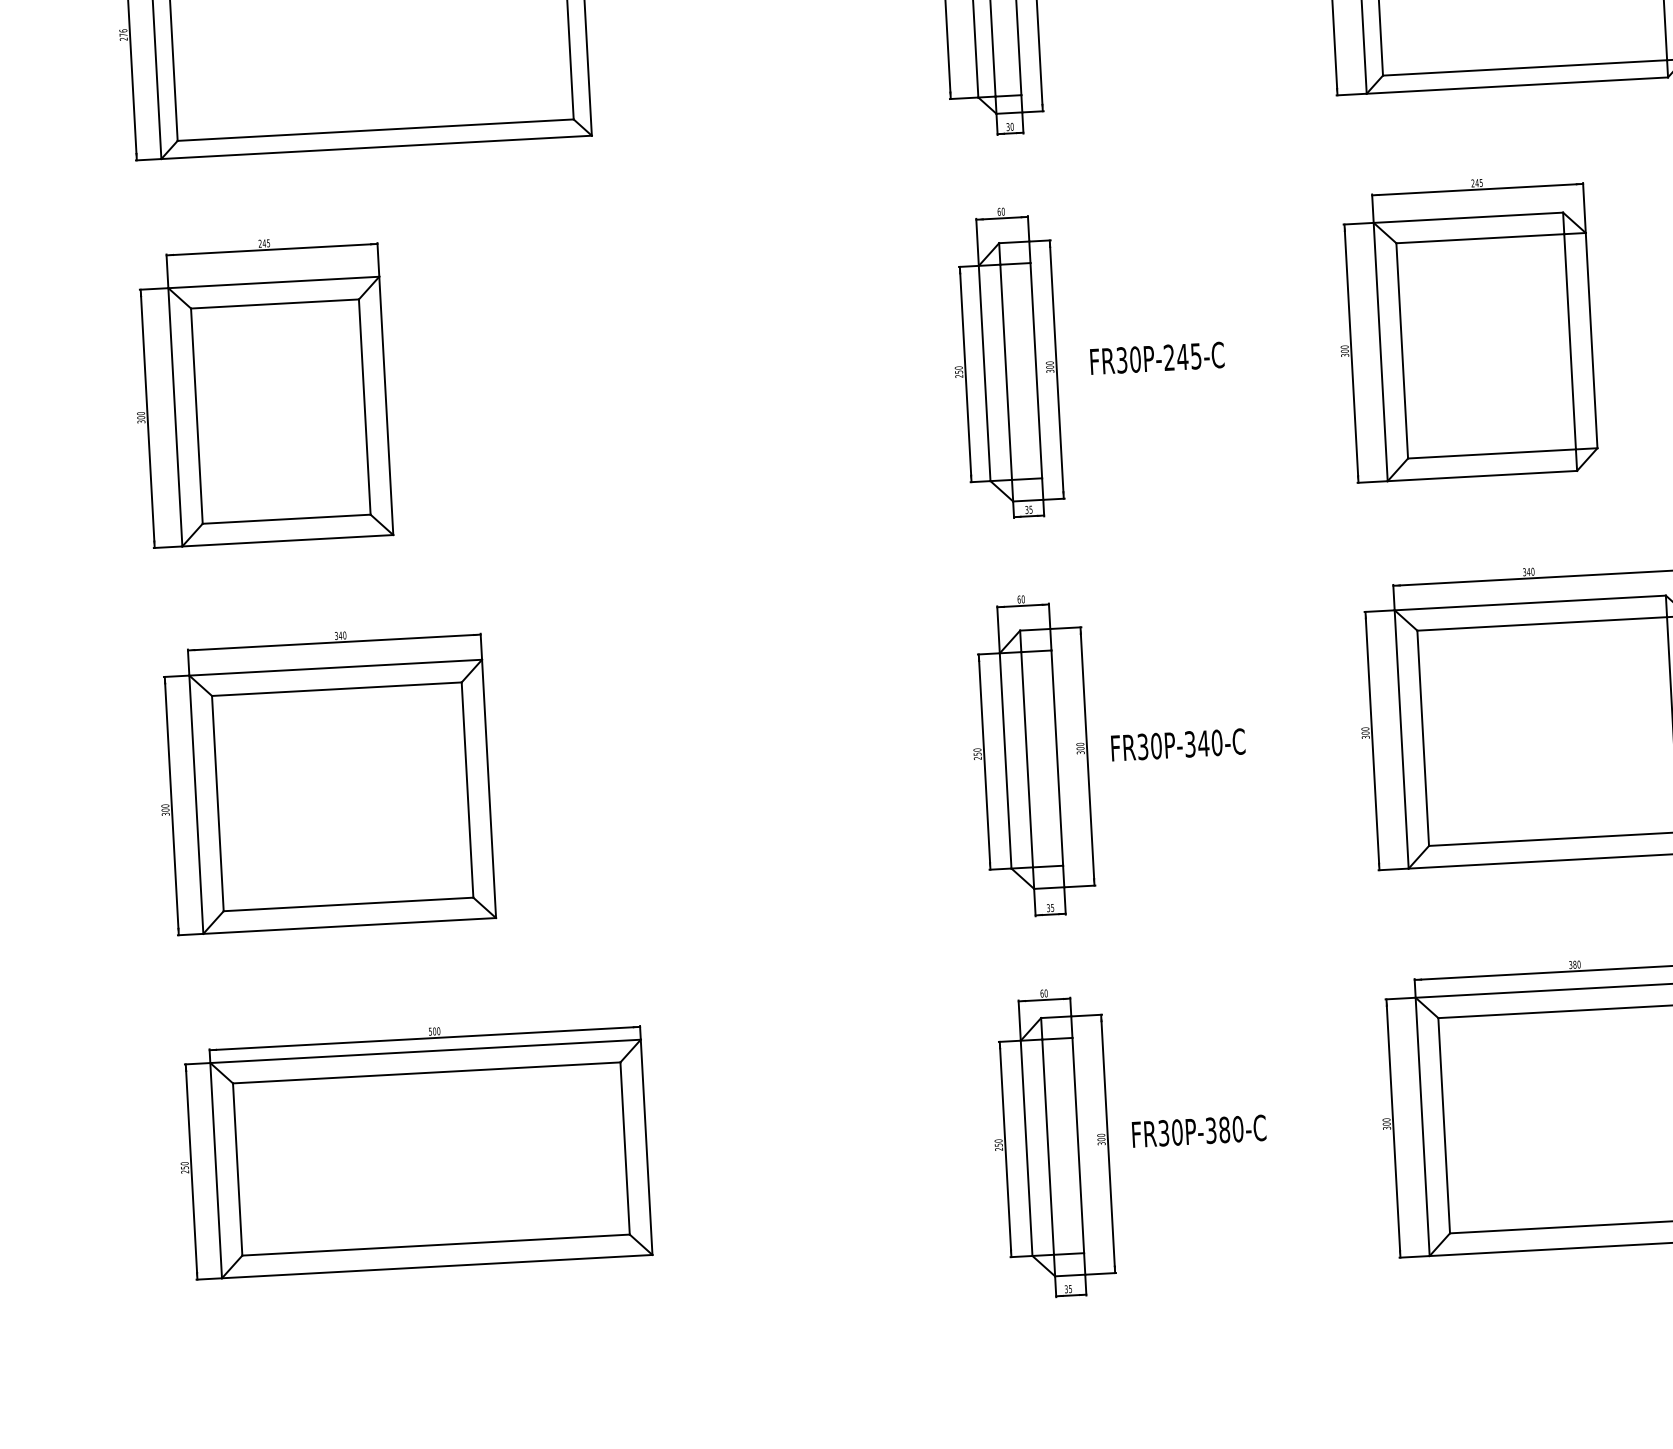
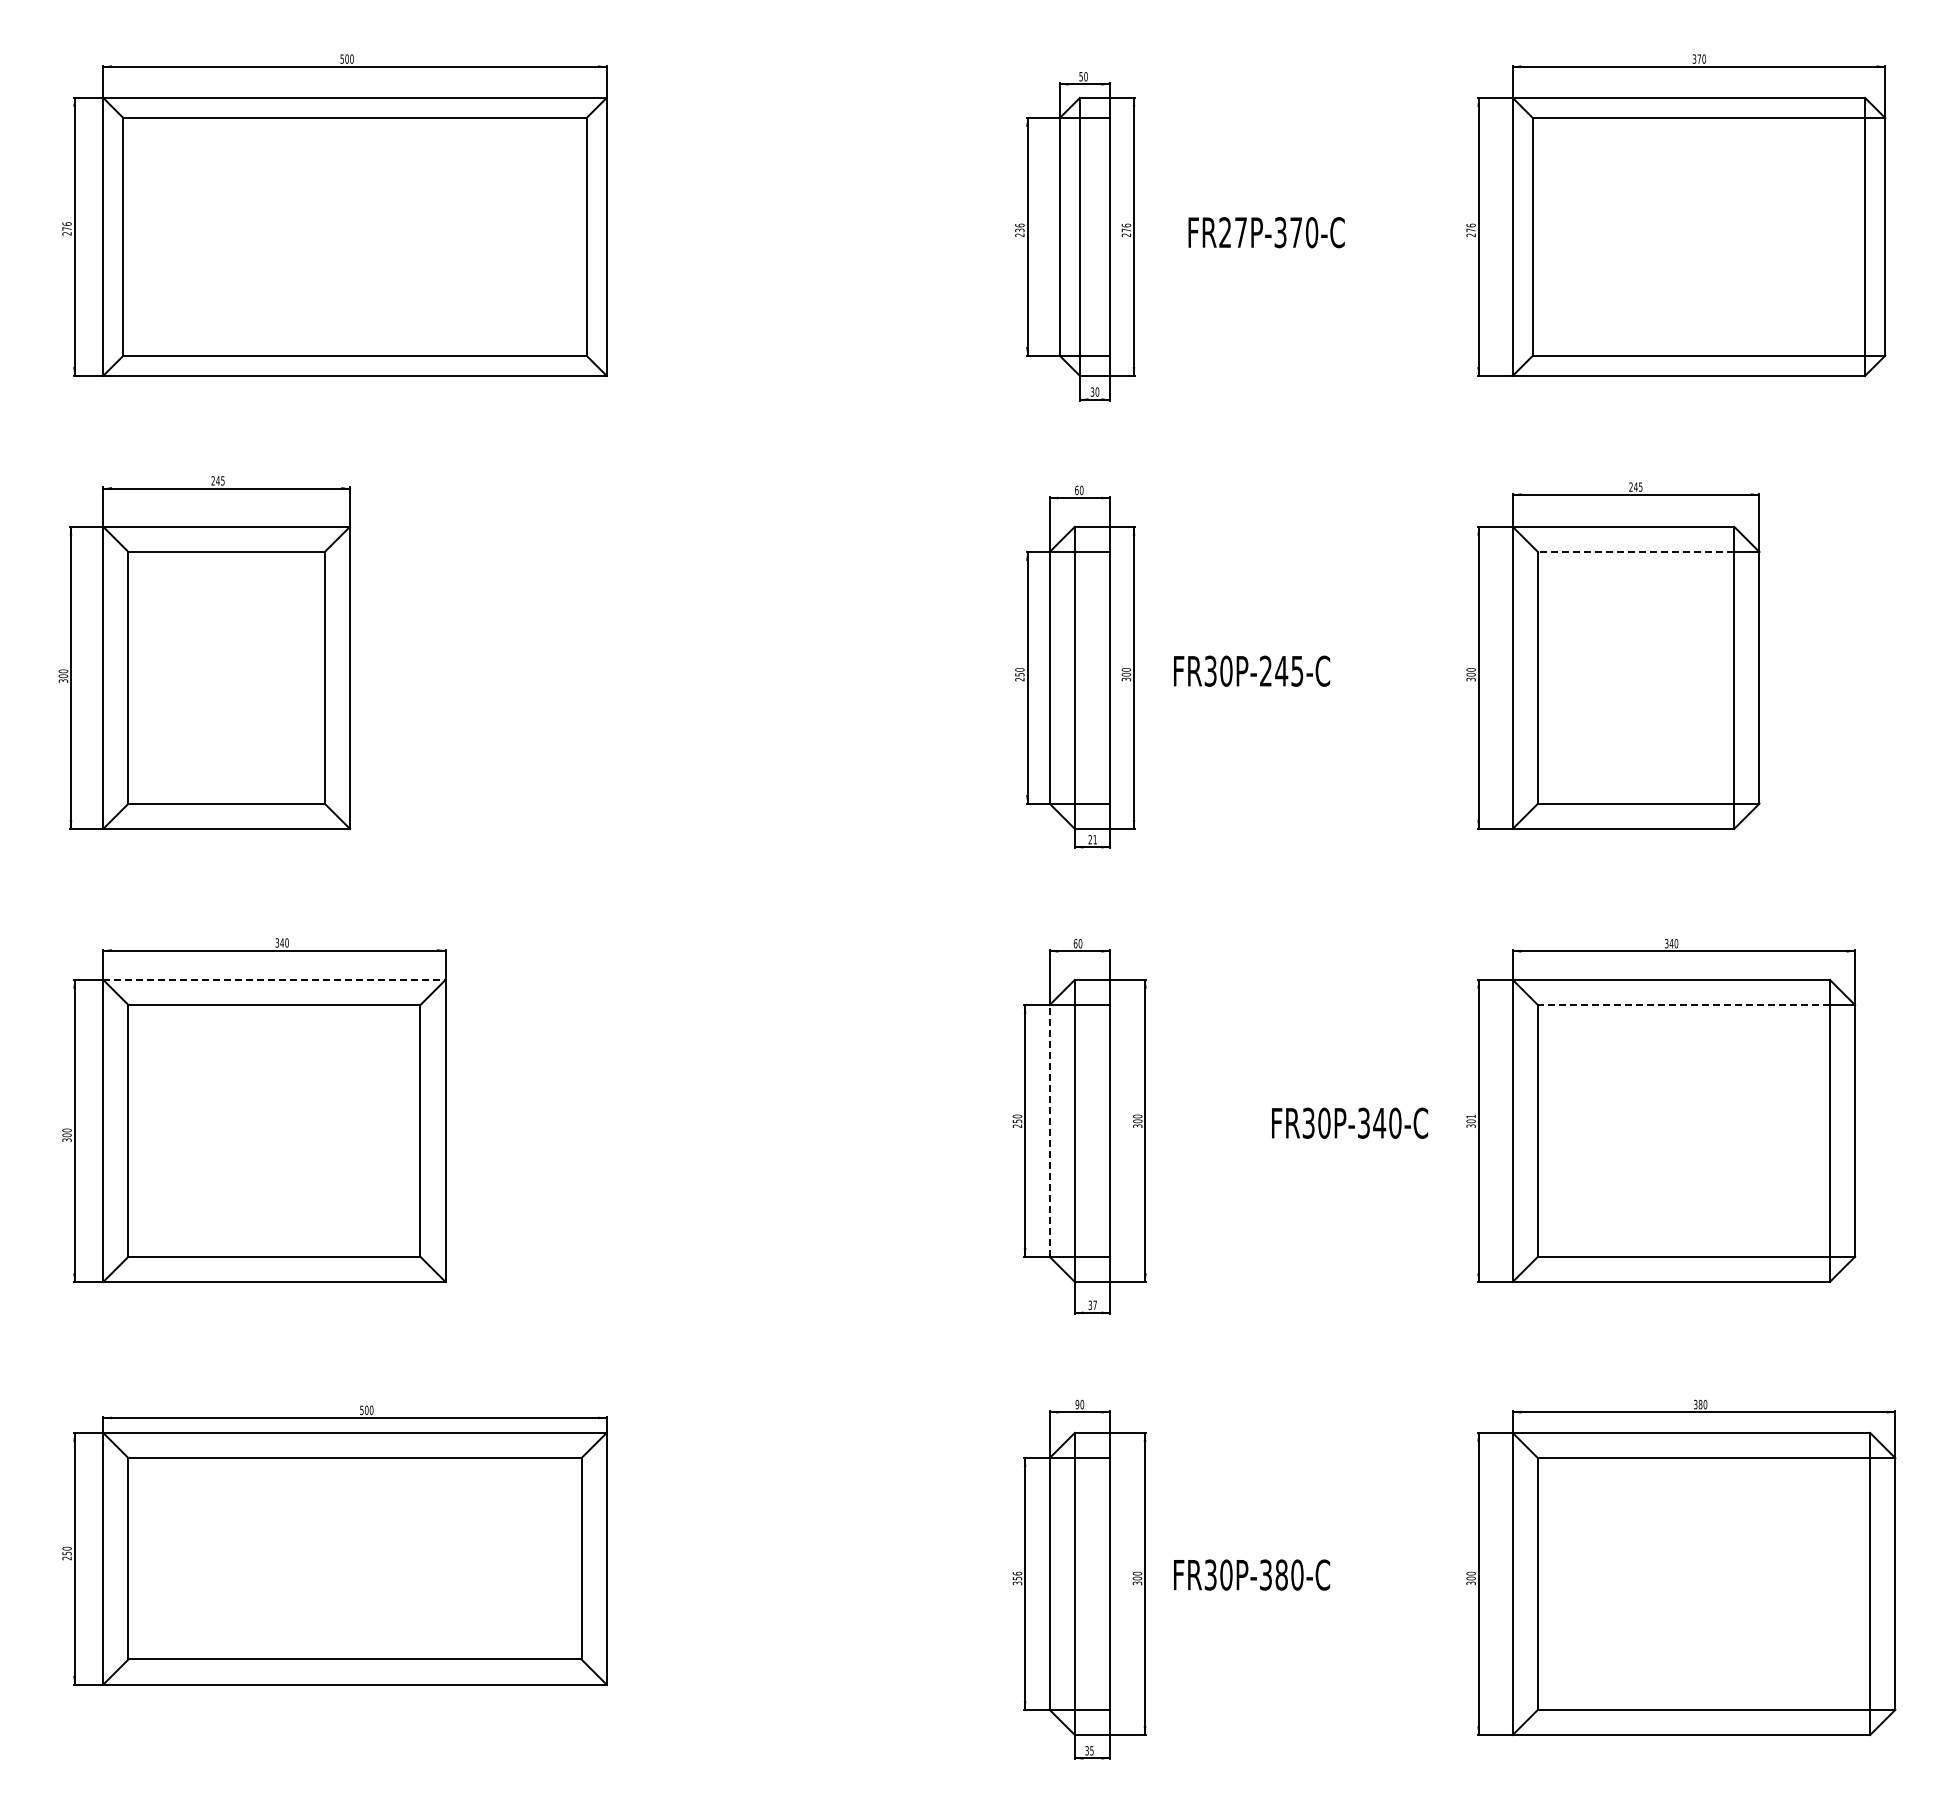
line: (1479, 239) -> (1635, 552), solid -> dashed
text: (1028, 509) -> (1092, 839), 35 -> 21
line: (1541, 624) -> (1683, 1005), solid -> dashed
line: (335, 667) -> (274, 979), solid -> dashed
text: (1364, 729) -> (1470, 1116), 300 -> 301
text: (1178, 744) -> (1350, 1122), moved
line: (1005, 760) -> (1049, 1130), solid -> dashed
text: (1052, 908) -> (1094, 1305), 35 -> 37
text: (1042, 993) -> (1077, 1404), 60 -> 90
text: (998, 1145) -> (1017, 1578), 250 -> 356

